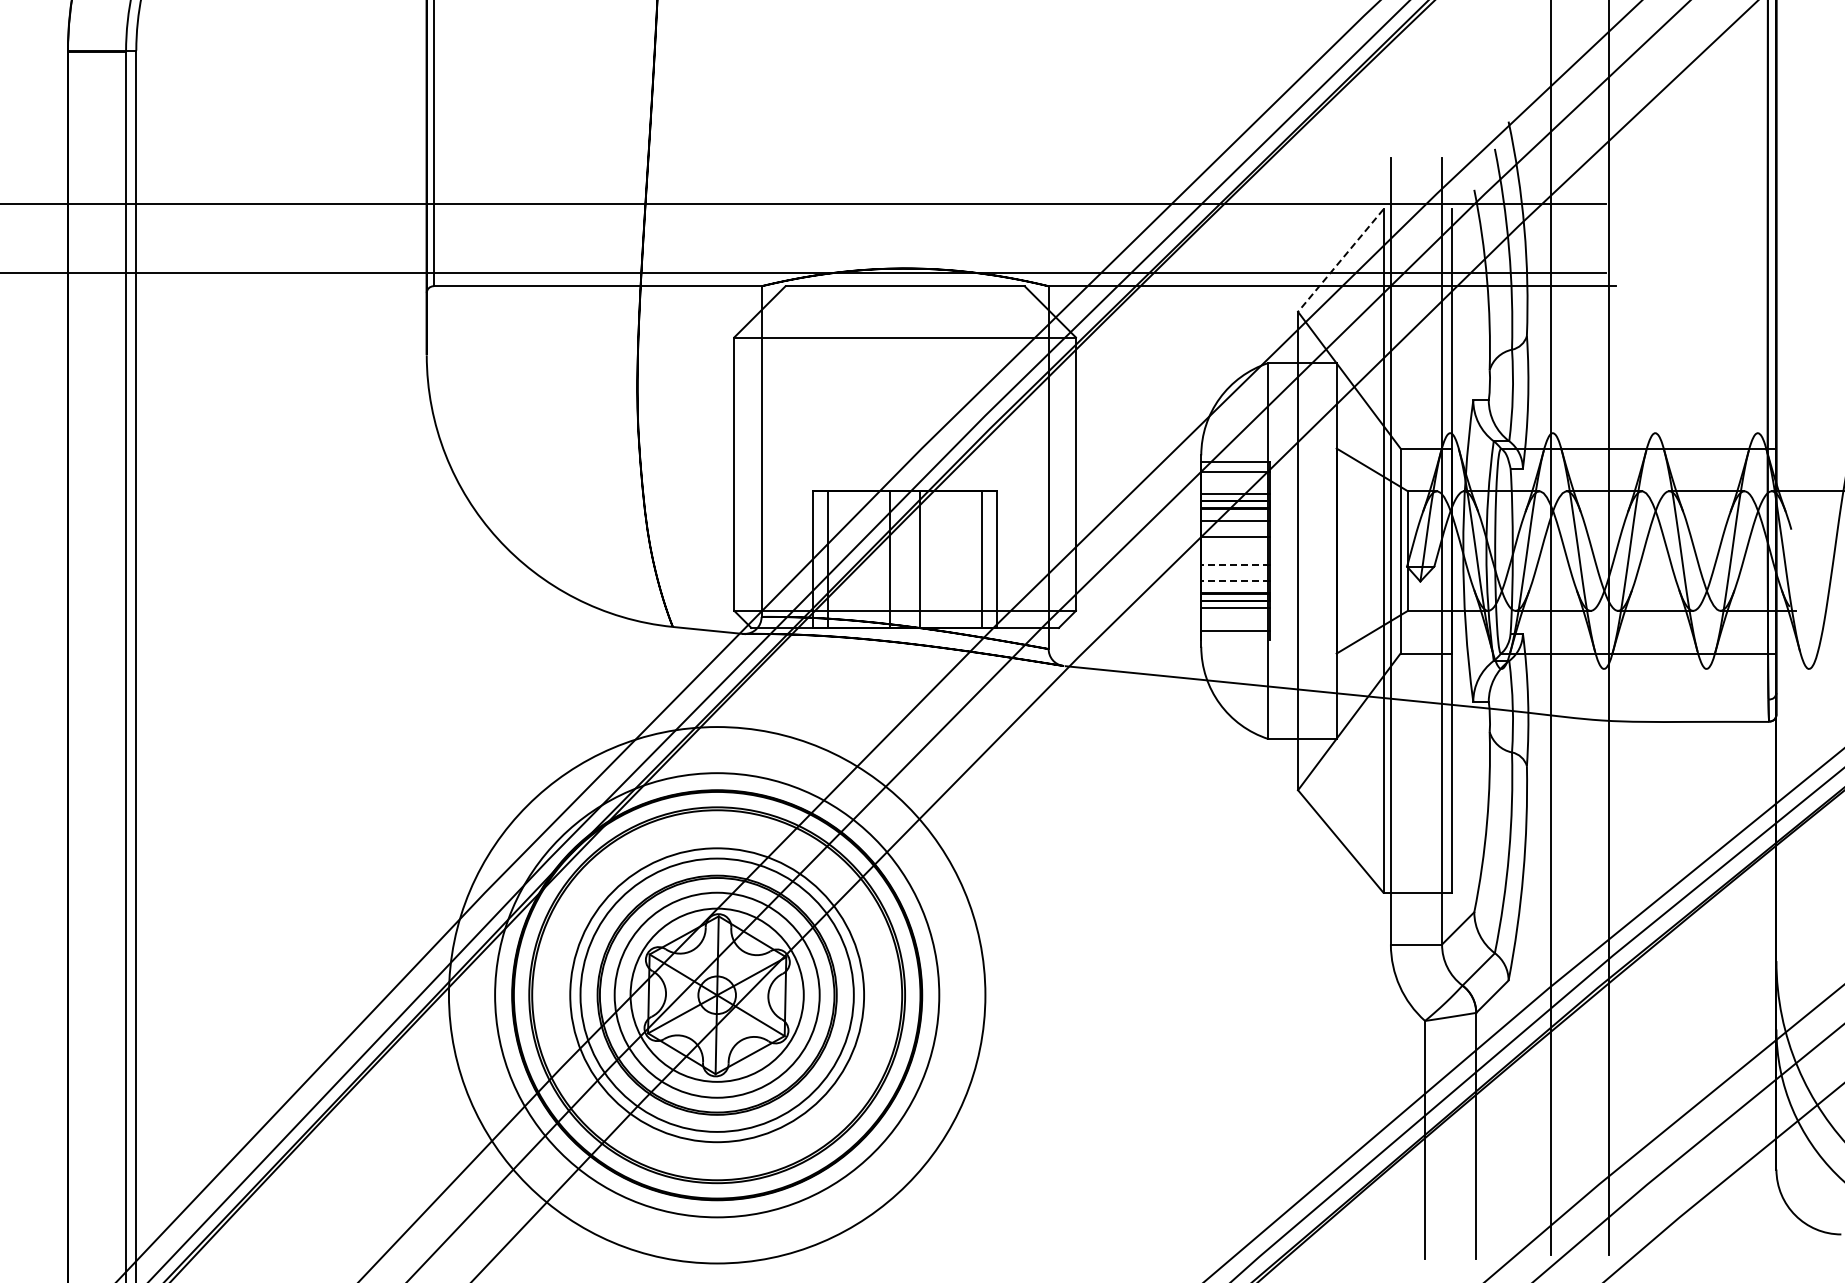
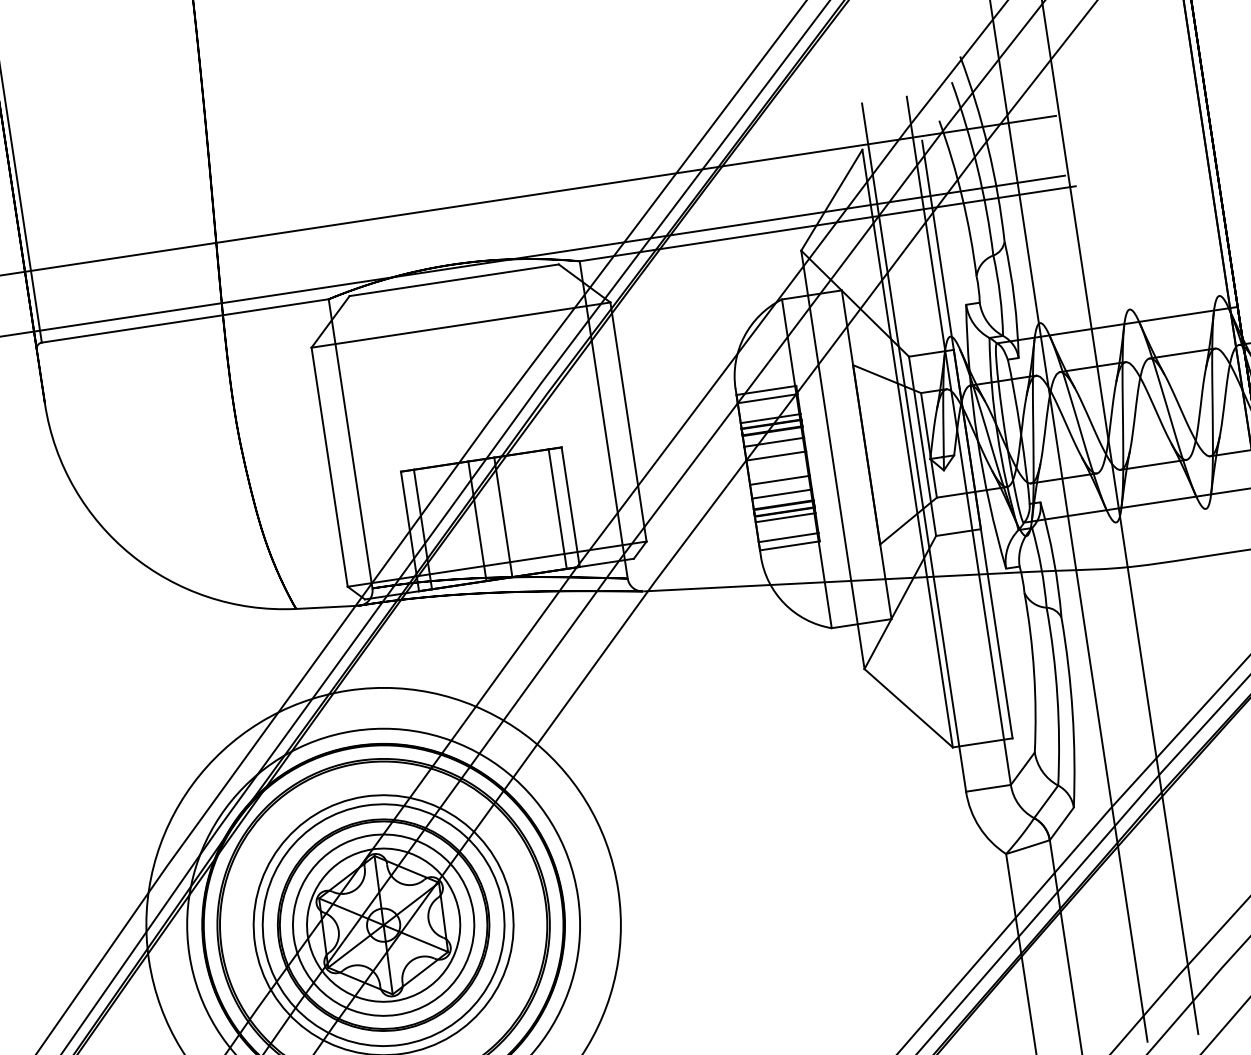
line: (1340, 260) -> (831, 200), dashed -> solid
line: (1234, 564) -> (779, 480), dashed -> solid
line: (1234, 580) -> (781, 494), dashed -> solid
line: (1235, 639) -> (789, 545), added

